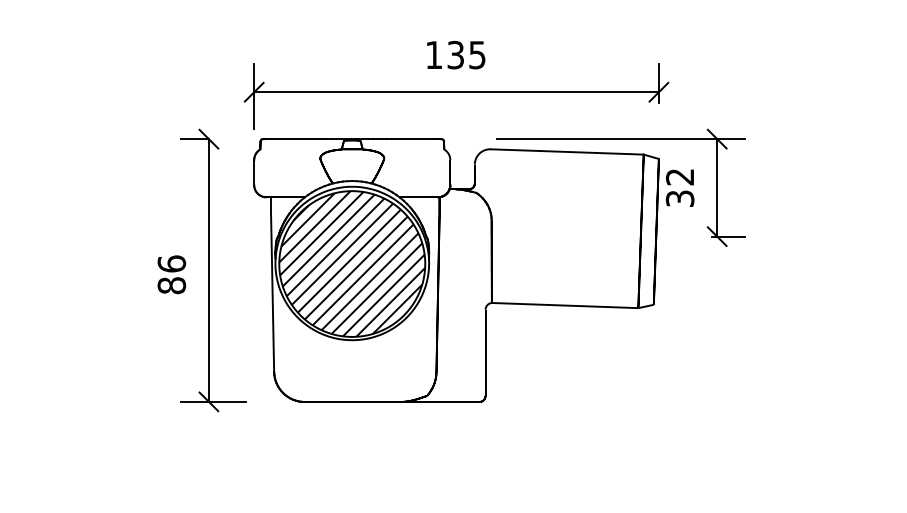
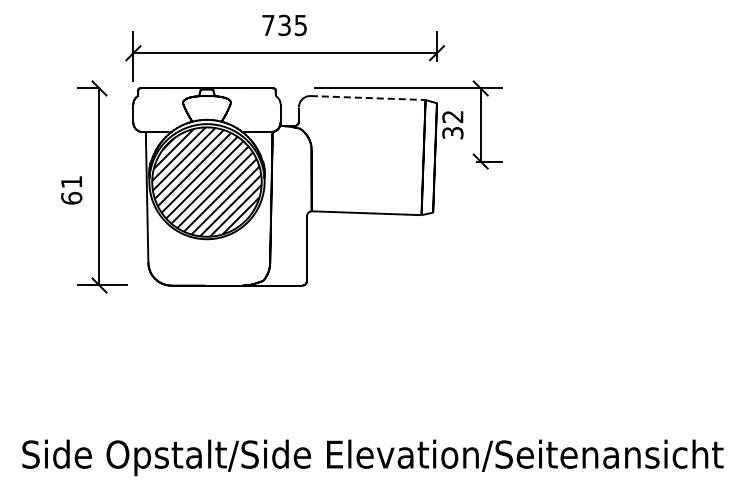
text: (434, 55) -> (268, 25), 135 -> 735
line: (567, 152) -> (368, 98), solid -> dashed
text: (171, 273) -> (71, 189), 86 -> 61

